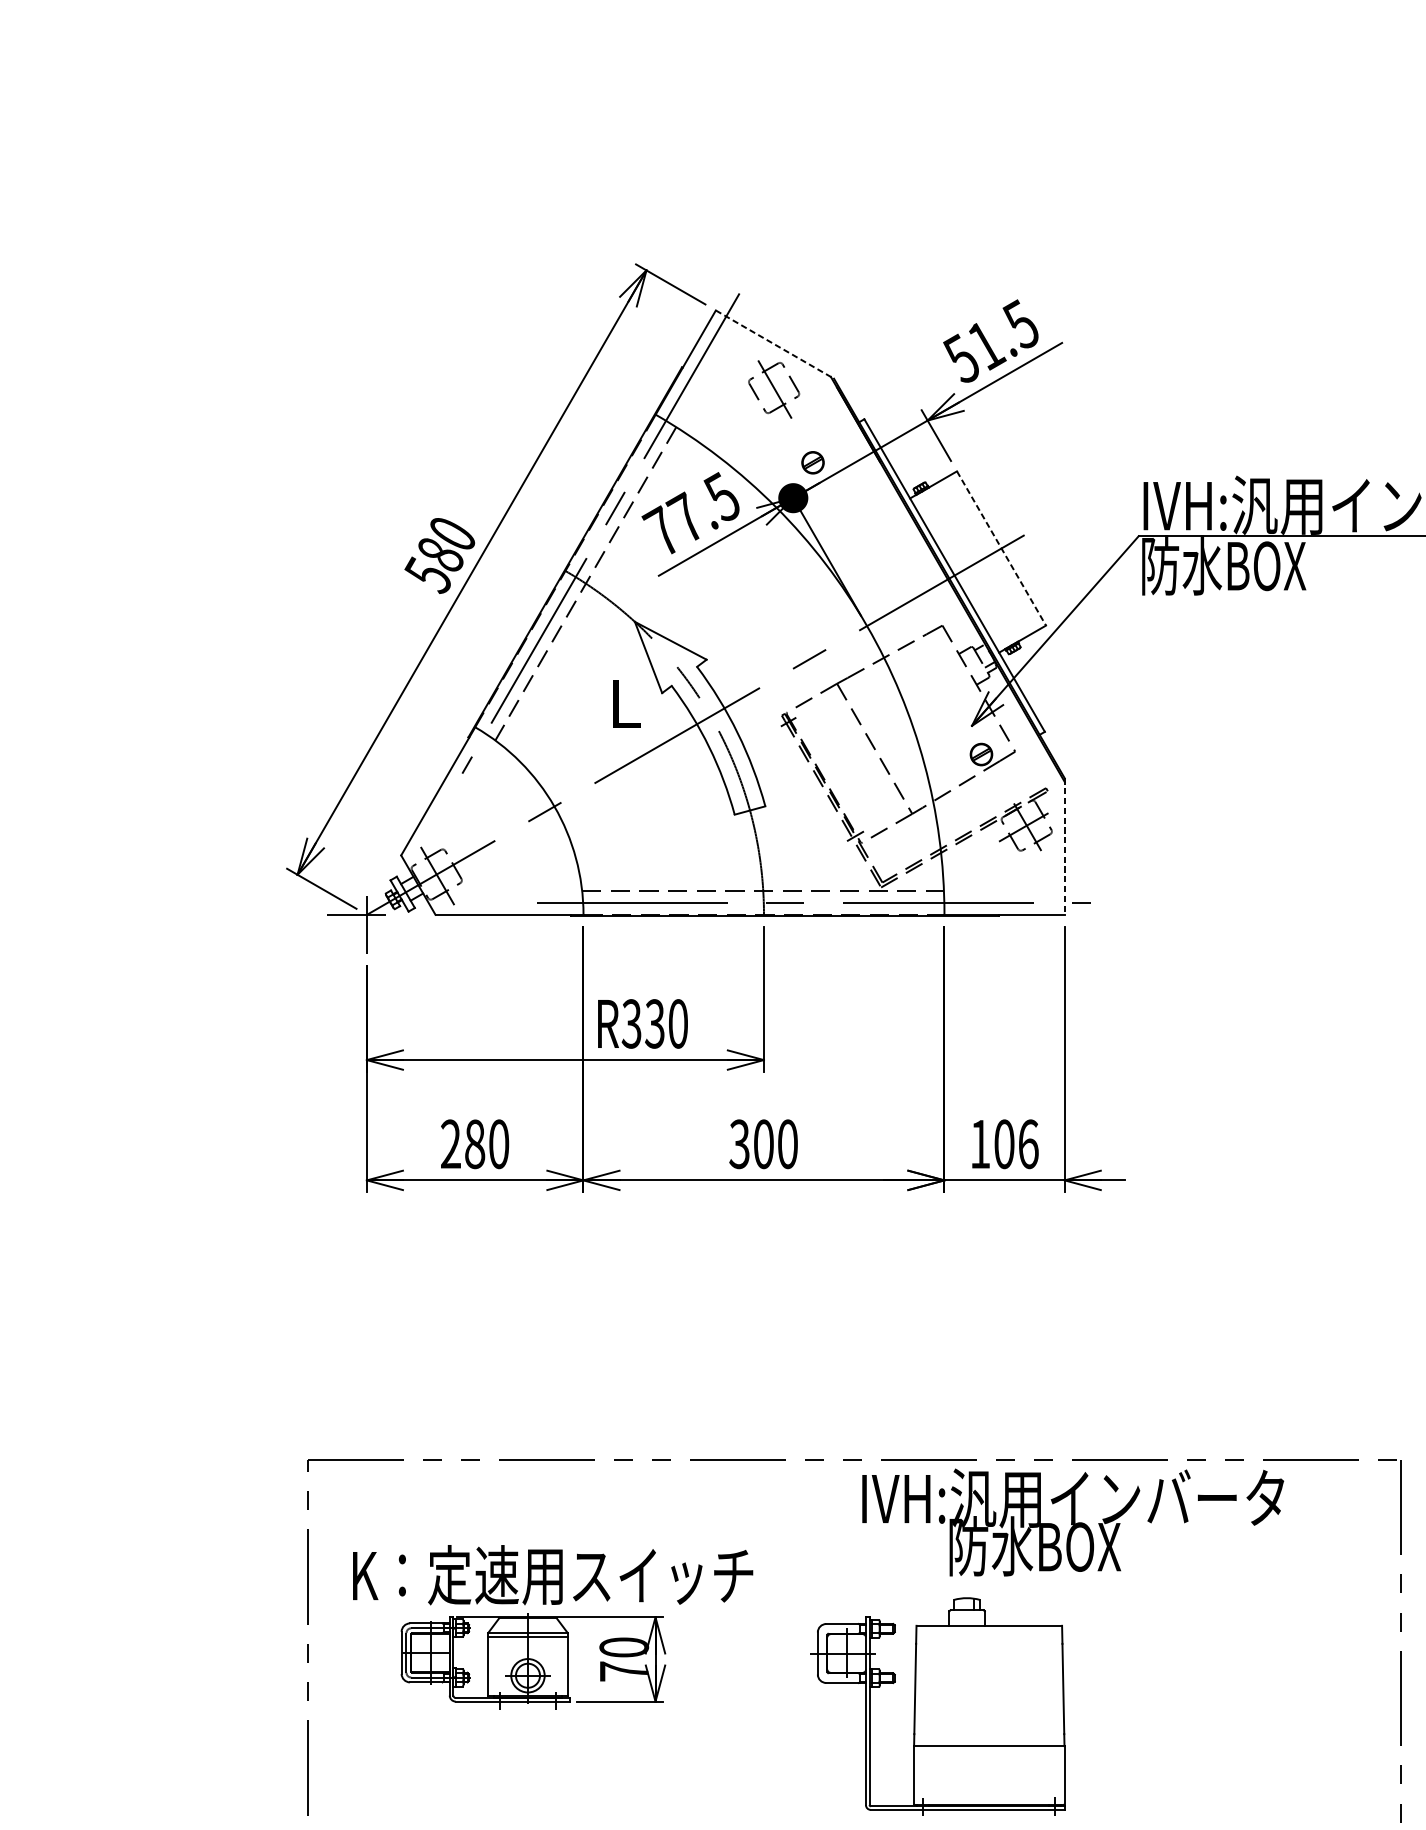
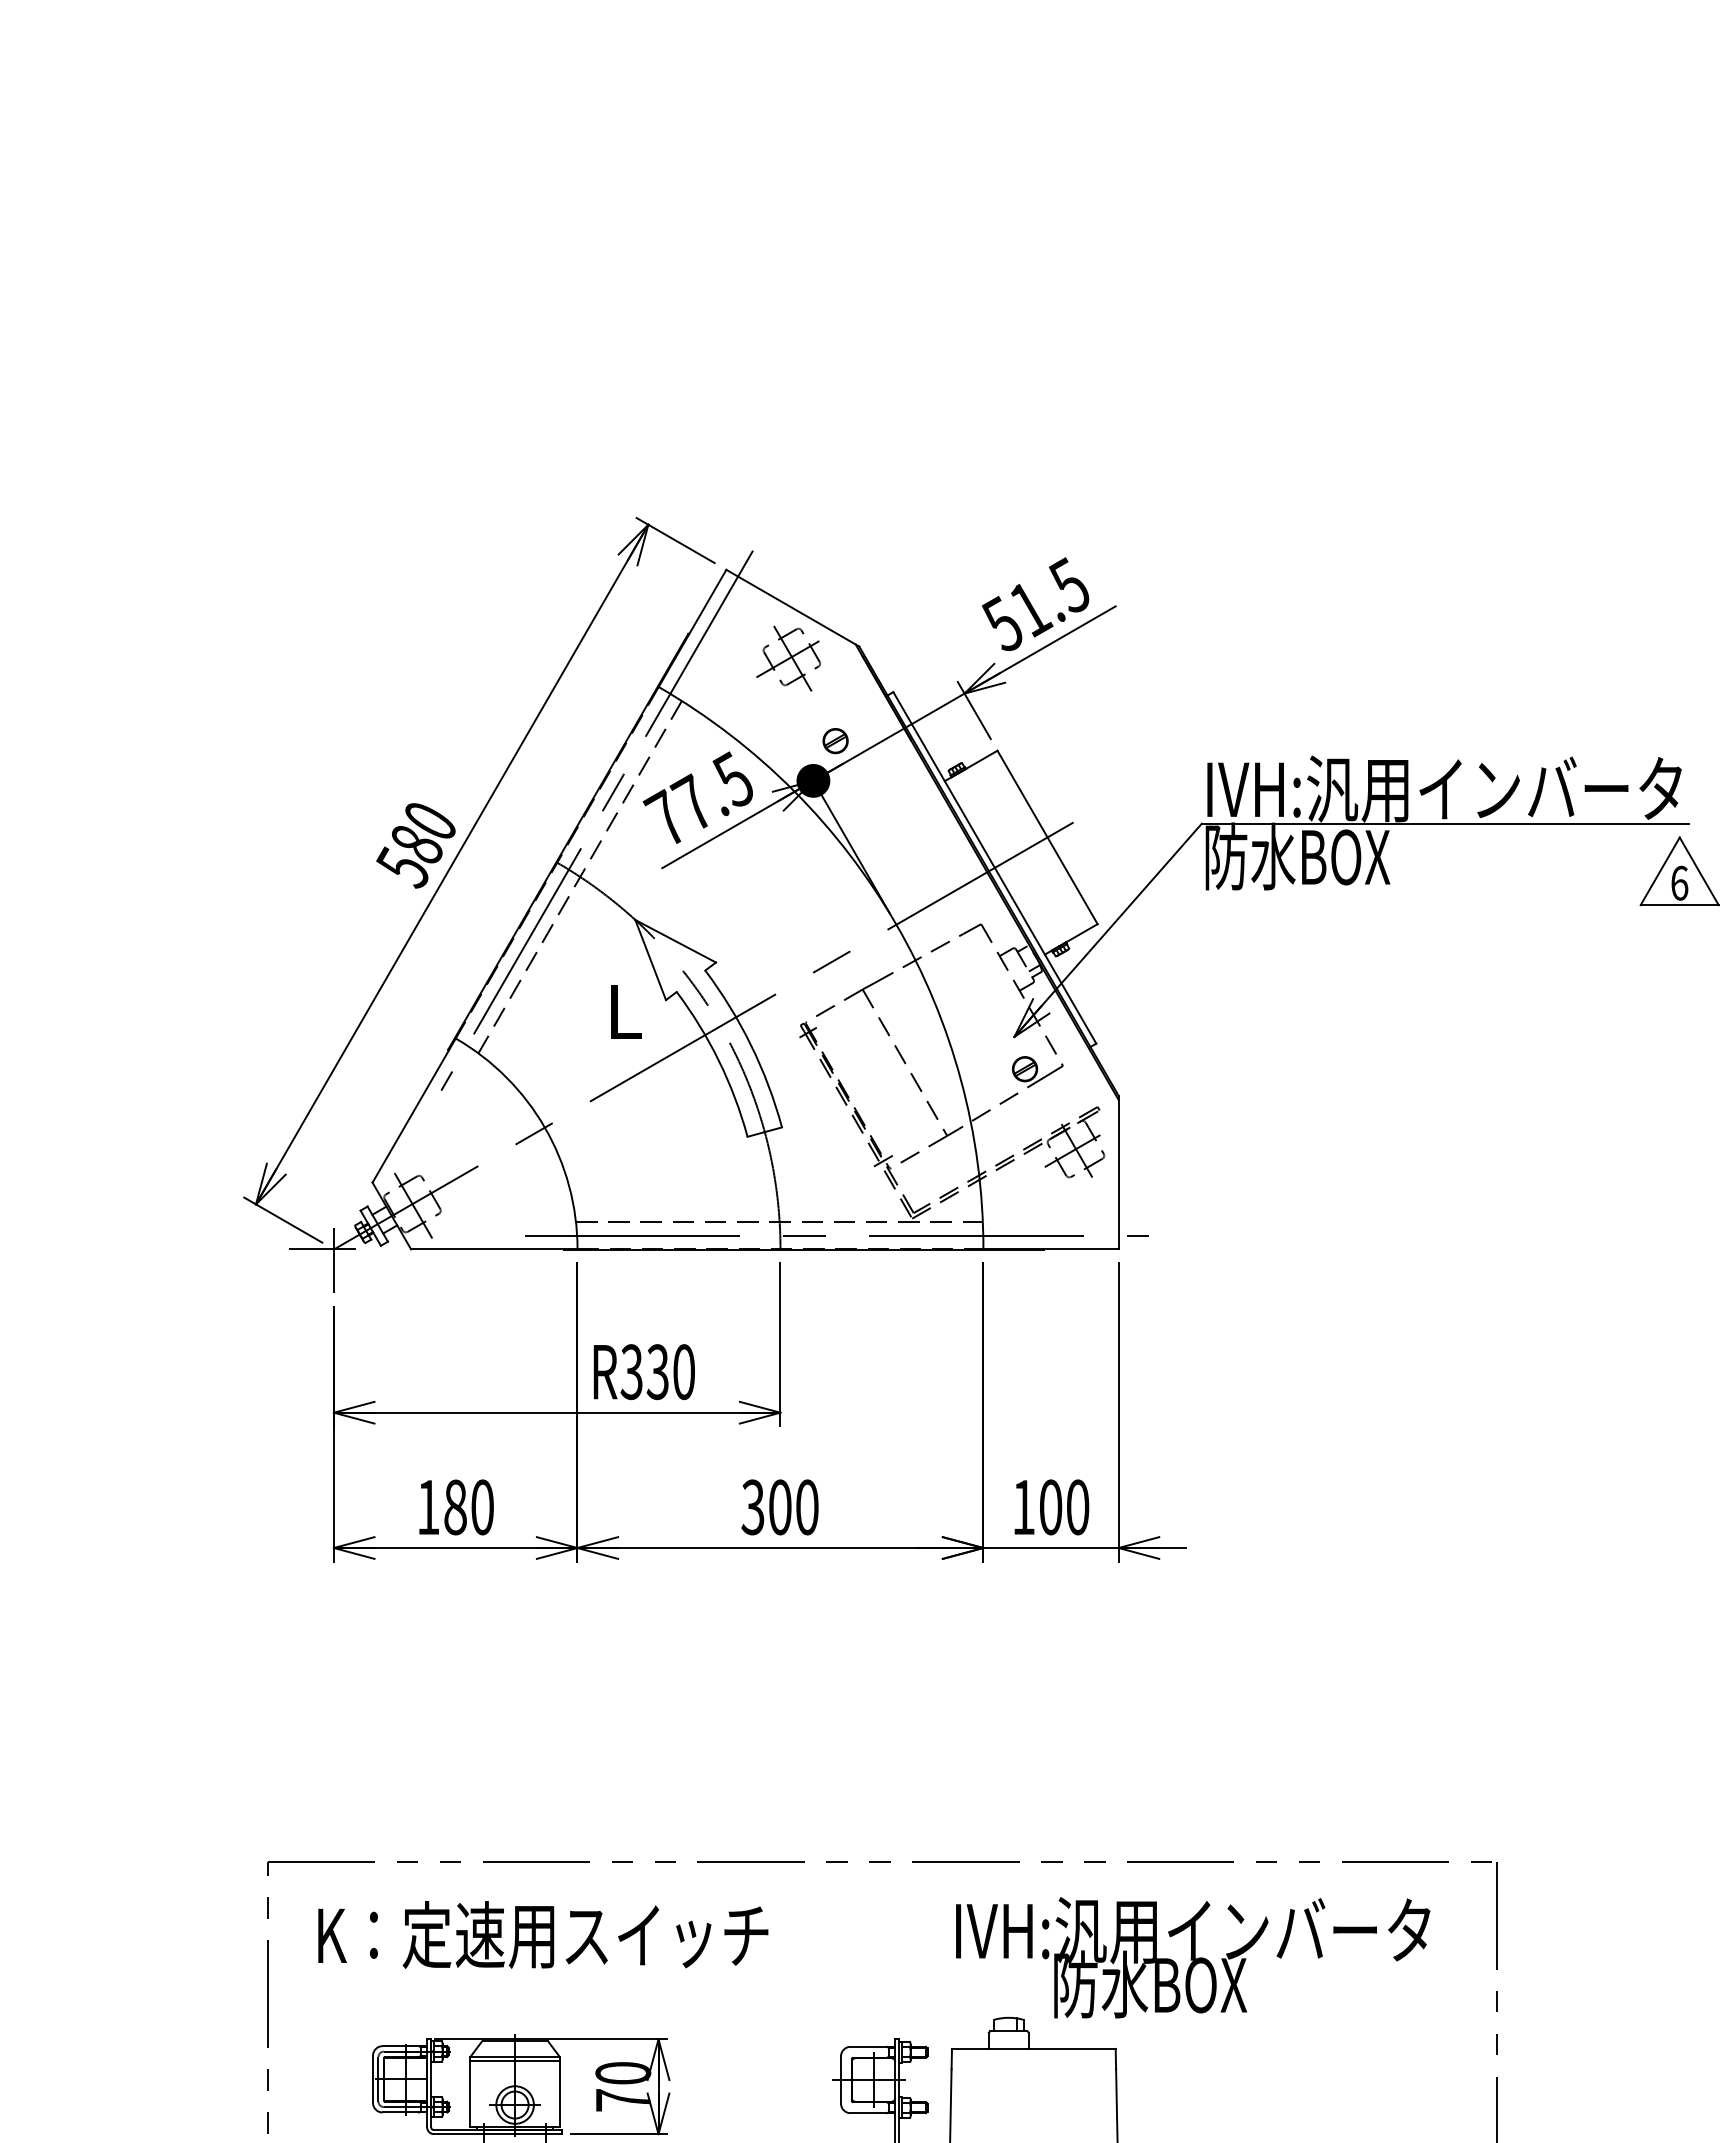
line: (774, 344) -> (792, 608), dashed -> solid
line: (770, 390) -> (787, 659), added
line: (1001, 548) -> (1047, 837), dashed -> solid
line: (1064, 846) -> (1118, 1172), dashed -> solid
text: (450, 1143) -> (428, 1506), 280 -> 180
text: (1029, 1144) -> (1078, 1507), 106 -> 100
text: (1073, 1522) -> (1193, 1957), moved
text: (553, 1574) -> (543, 1934), moved

